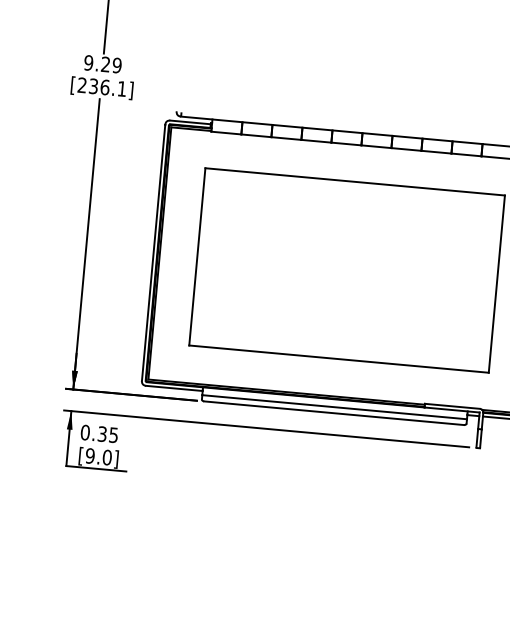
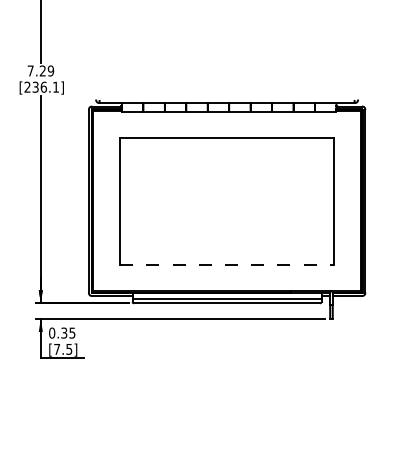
text: (88, 62) -> (30, 70), 9.29 -> 7.29
line: (339, 358) -> (227, 264), solid -> dashed
text: (99, 455) -> (63, 348), [9.0] -> [7.5]

